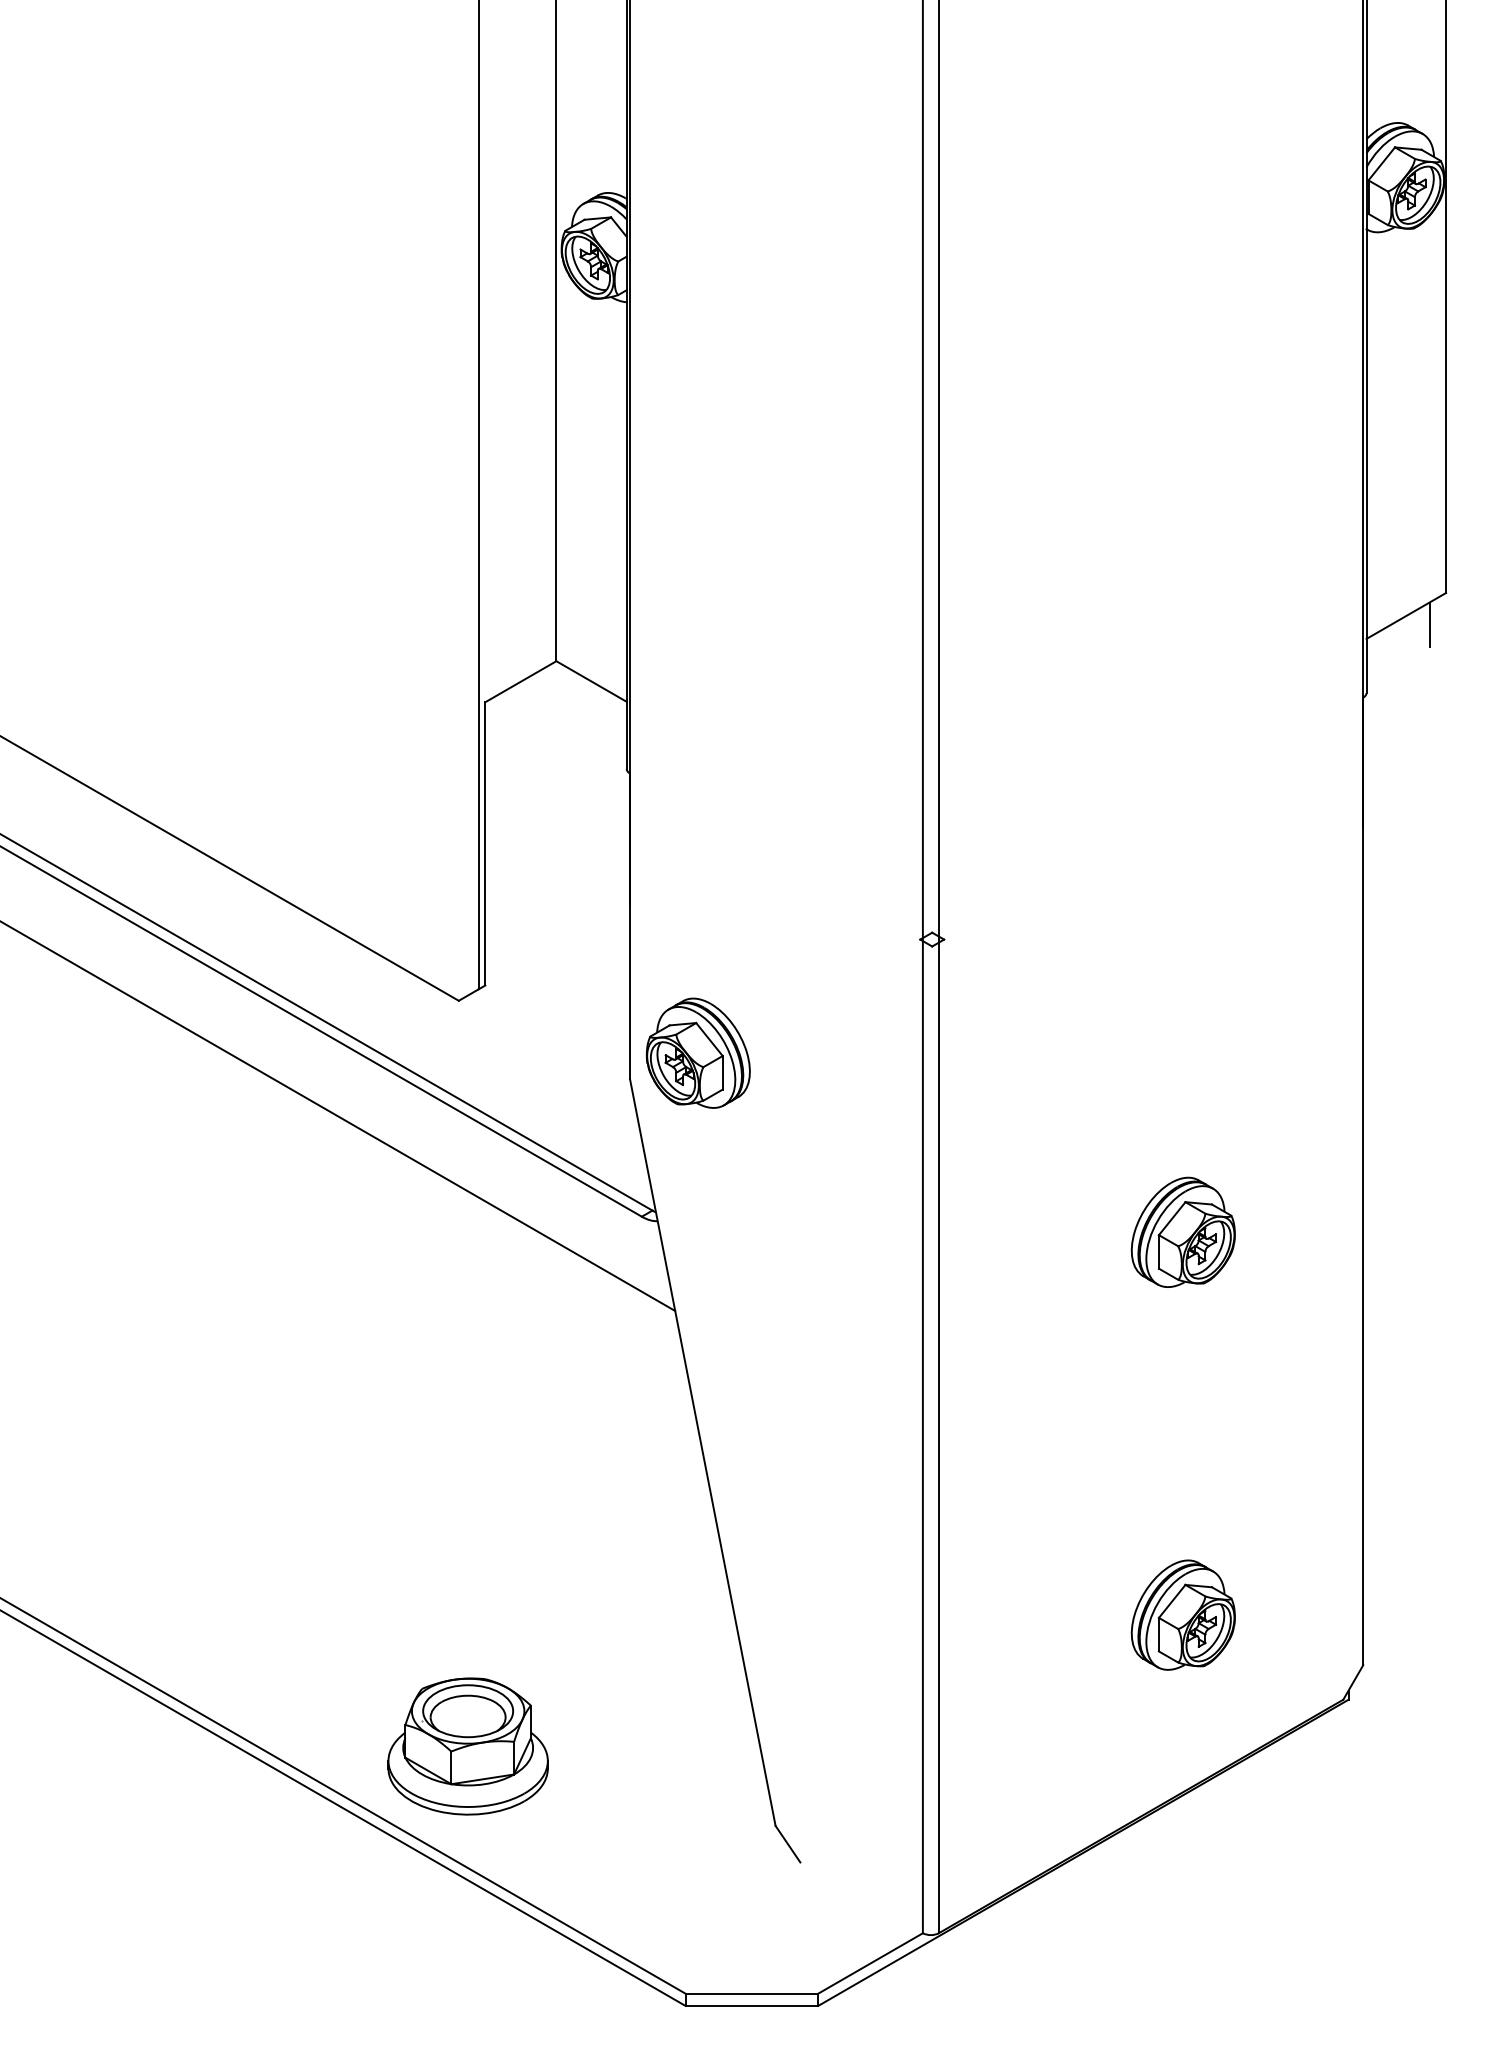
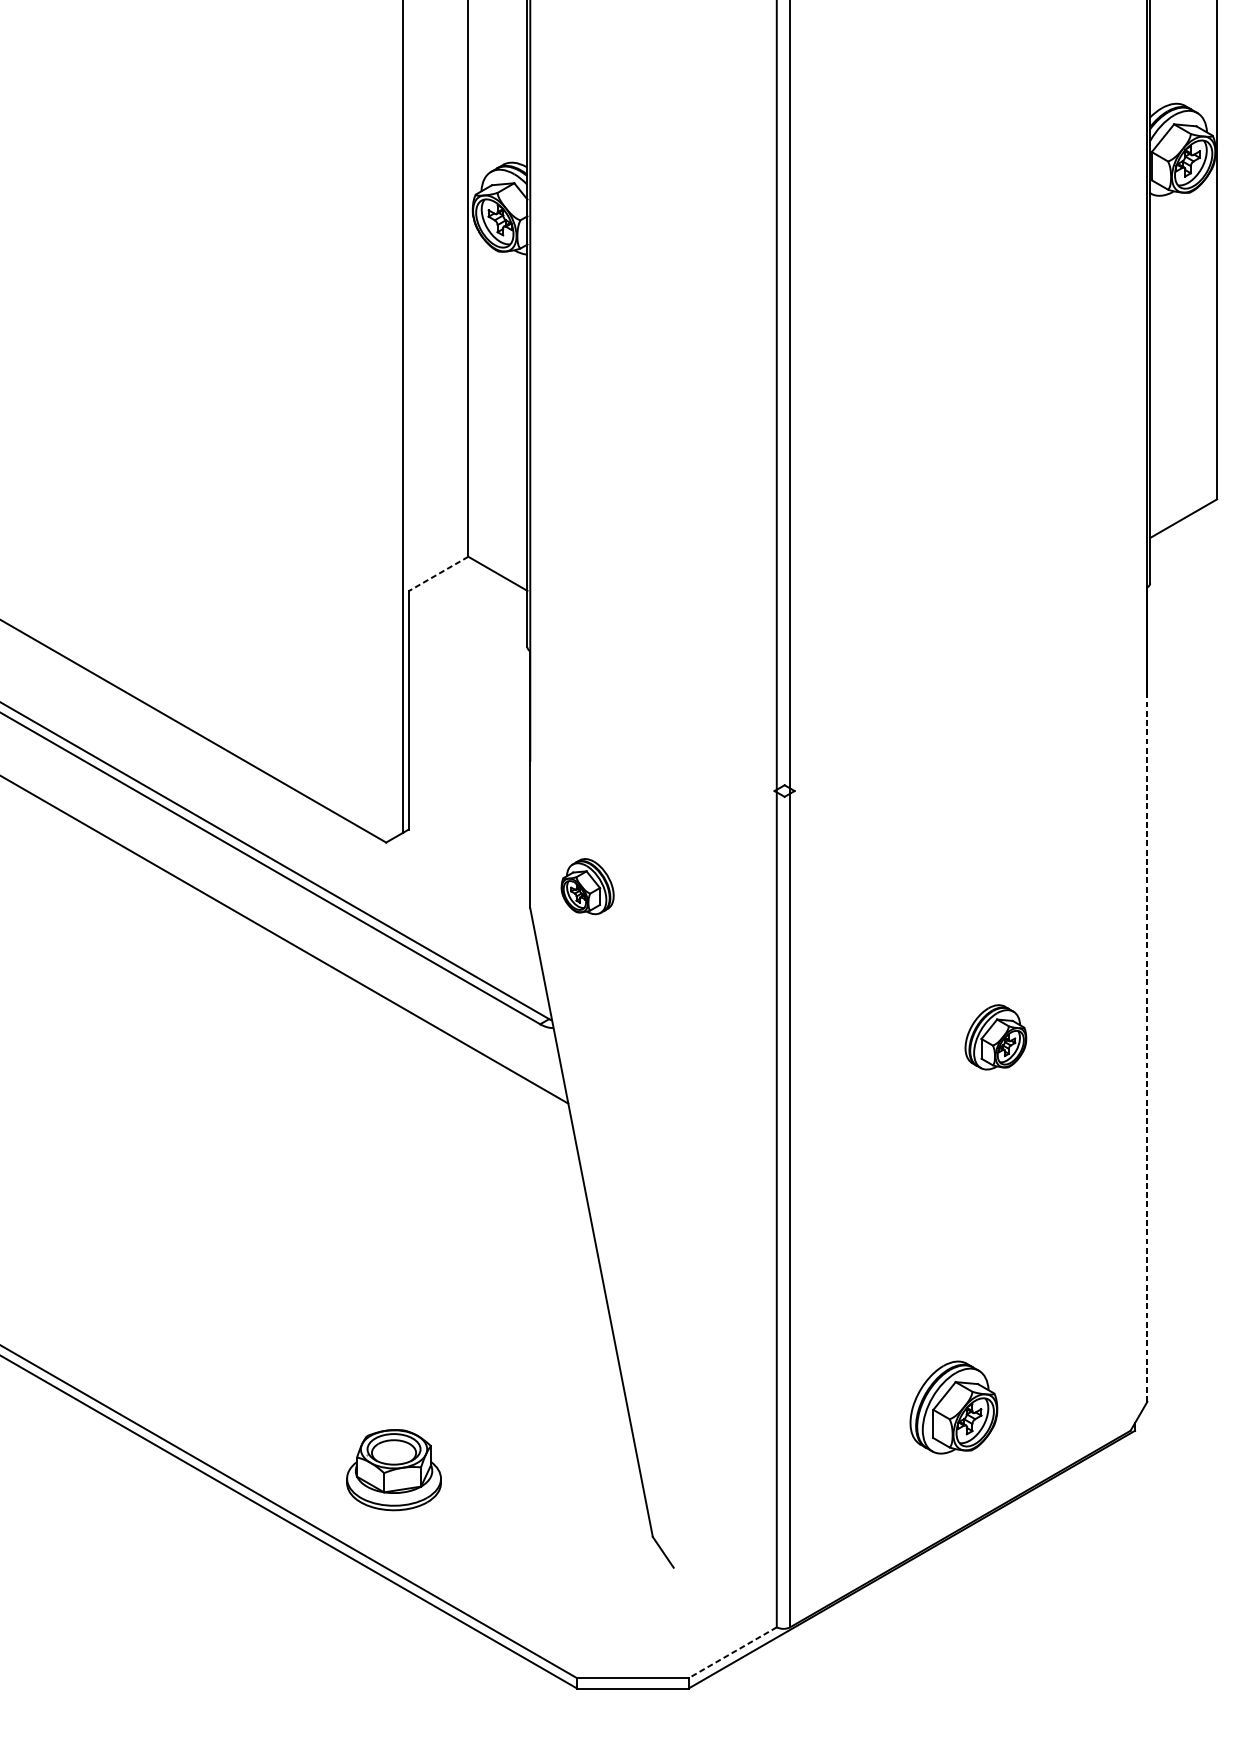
line: (1429, 624) -> (1203, 525), removed
line: (520, 681) -> (438, 573), solid -> dashed
part: (697, 1052) -> (587, 886), size x0.6
part: (1182, 1231) -> (995, 1036), size x0.7
line: (1363, 1246) -> (1147, 1049), solid -> dashed
part: (1182, 1614) -> (953, 1407), moved
part: (467, 1746) -> (393, 1470), size x0.7
line: (870, 1963) -> (732, 1652), solid -> dashed

